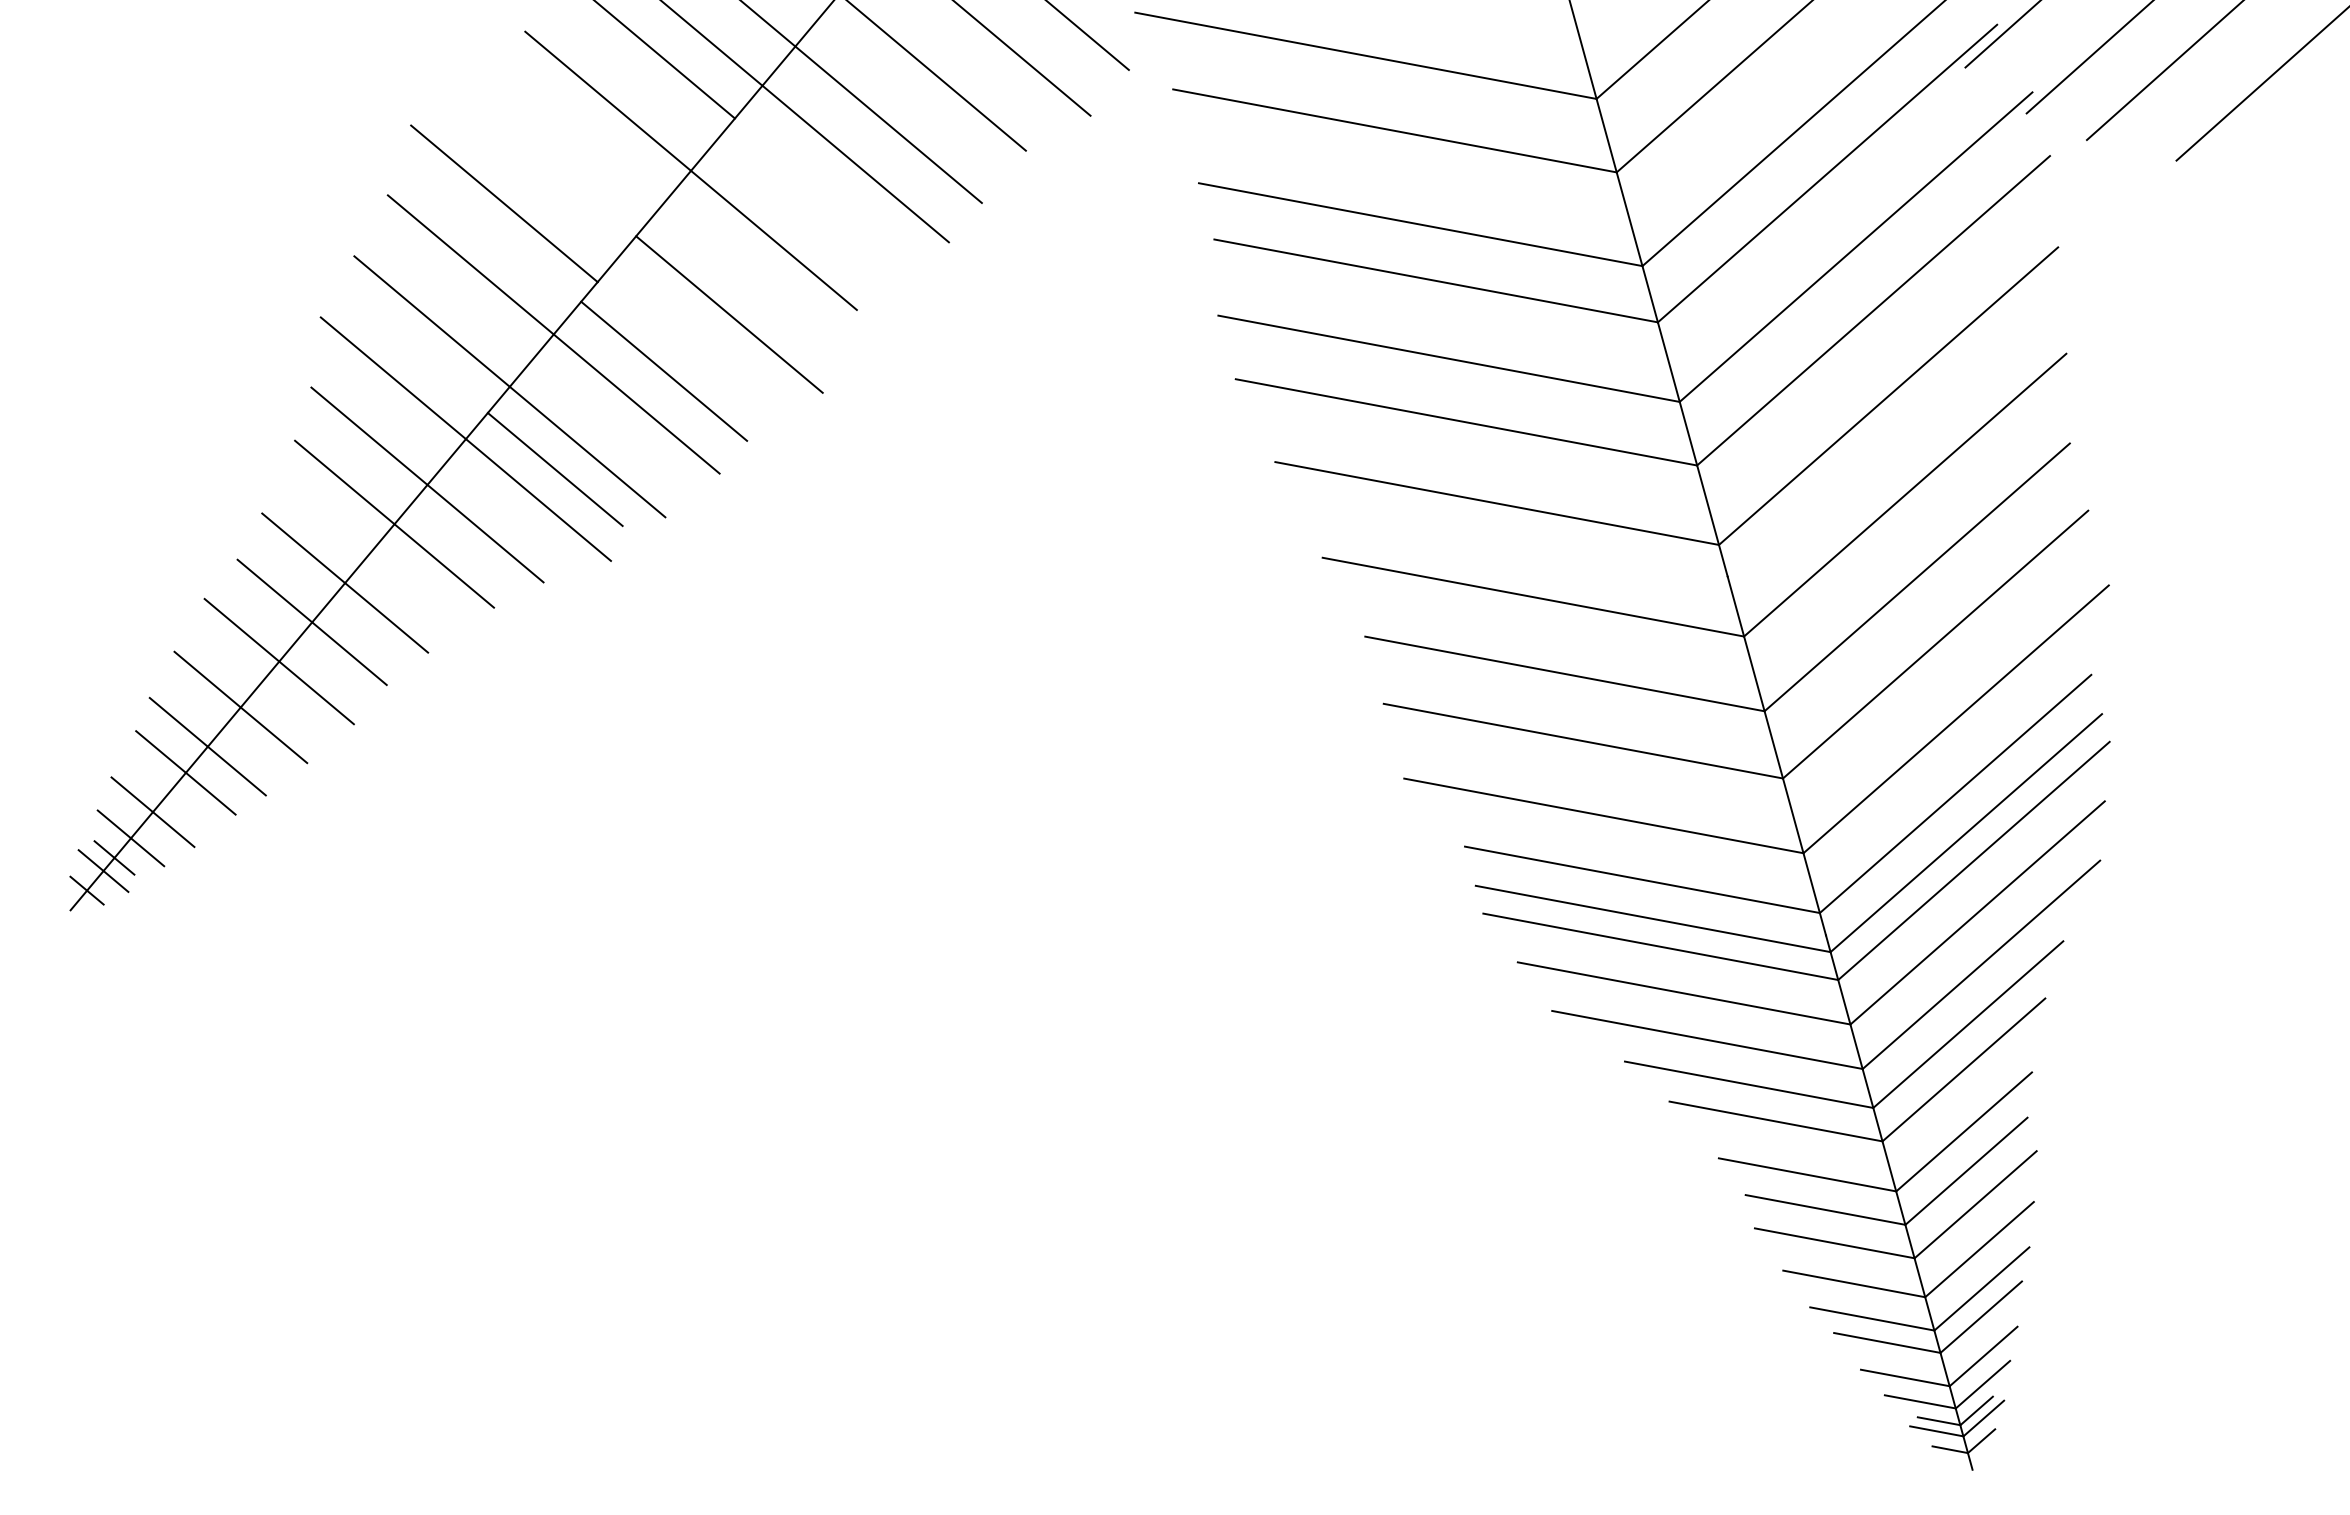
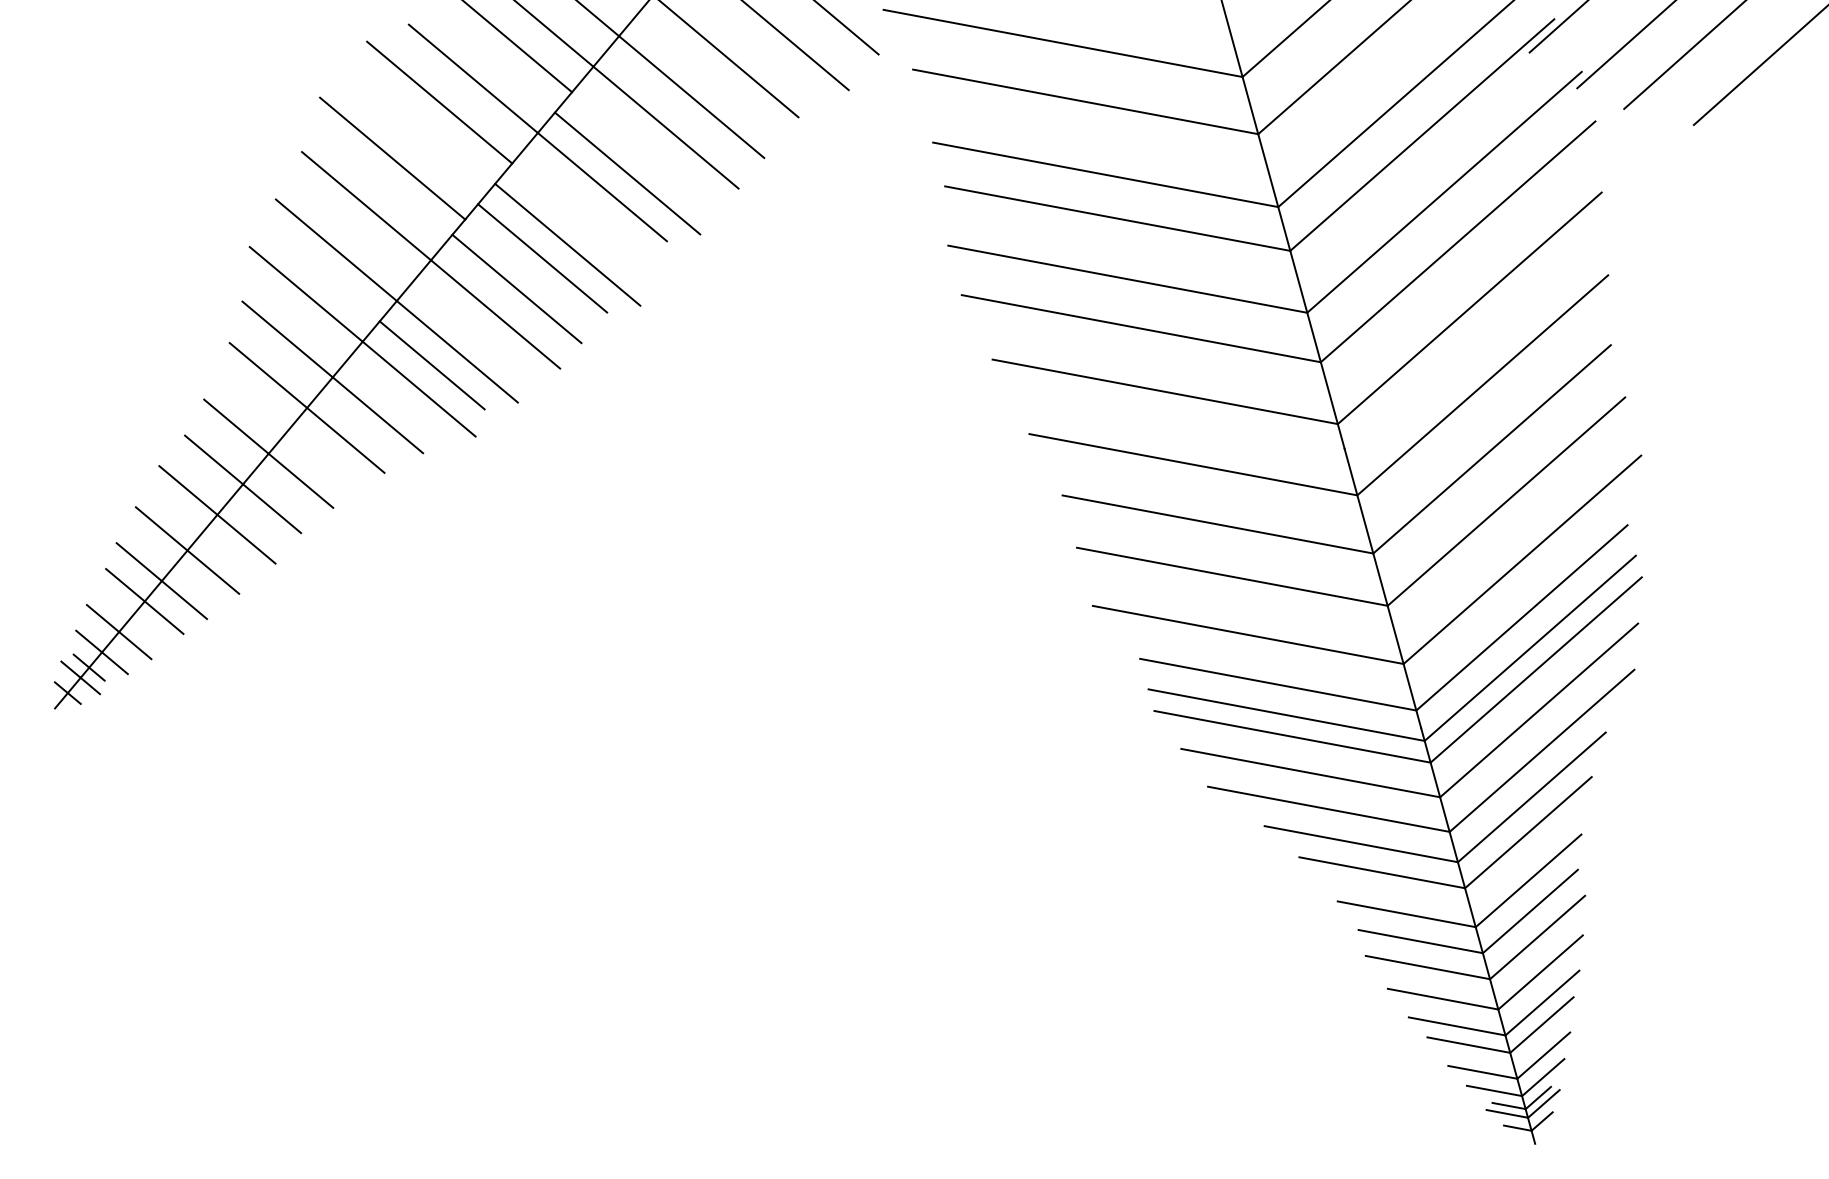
line: (564, 131) -> (439, 102), added
line: (806, 222) -> (627, 173), added
line: (697, 331) -> (542, 257), added

